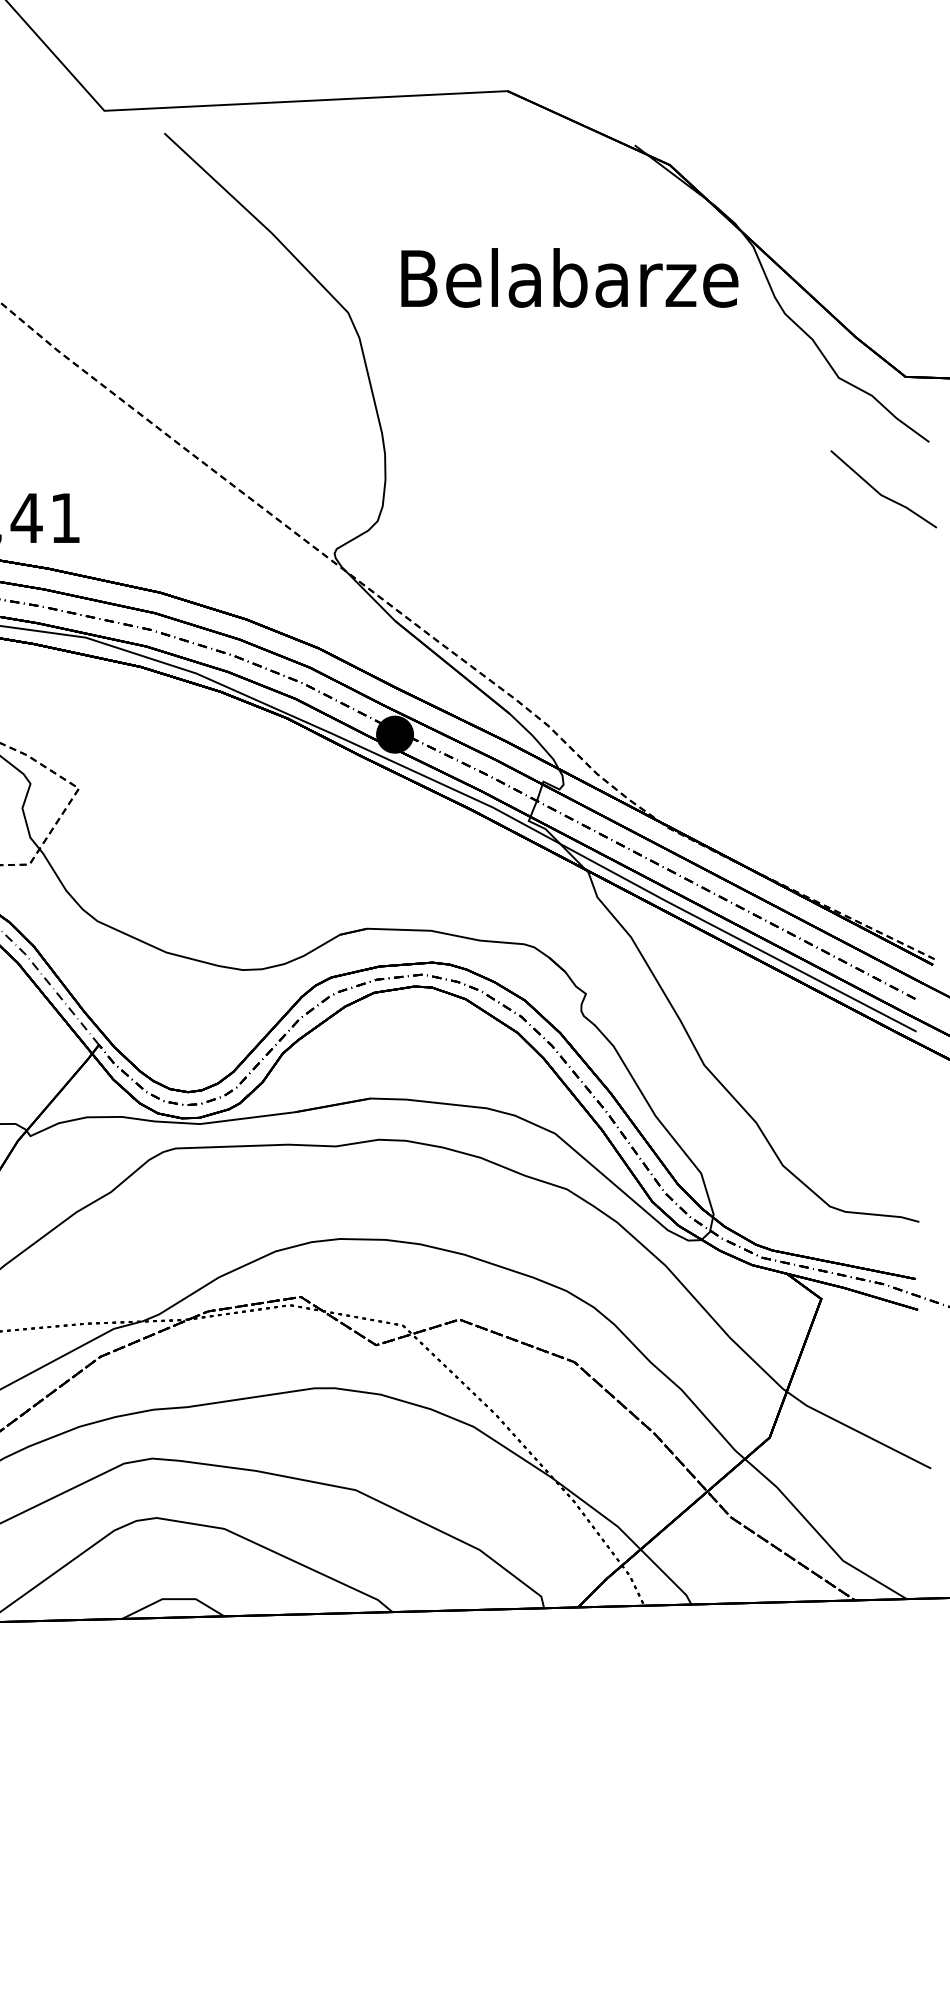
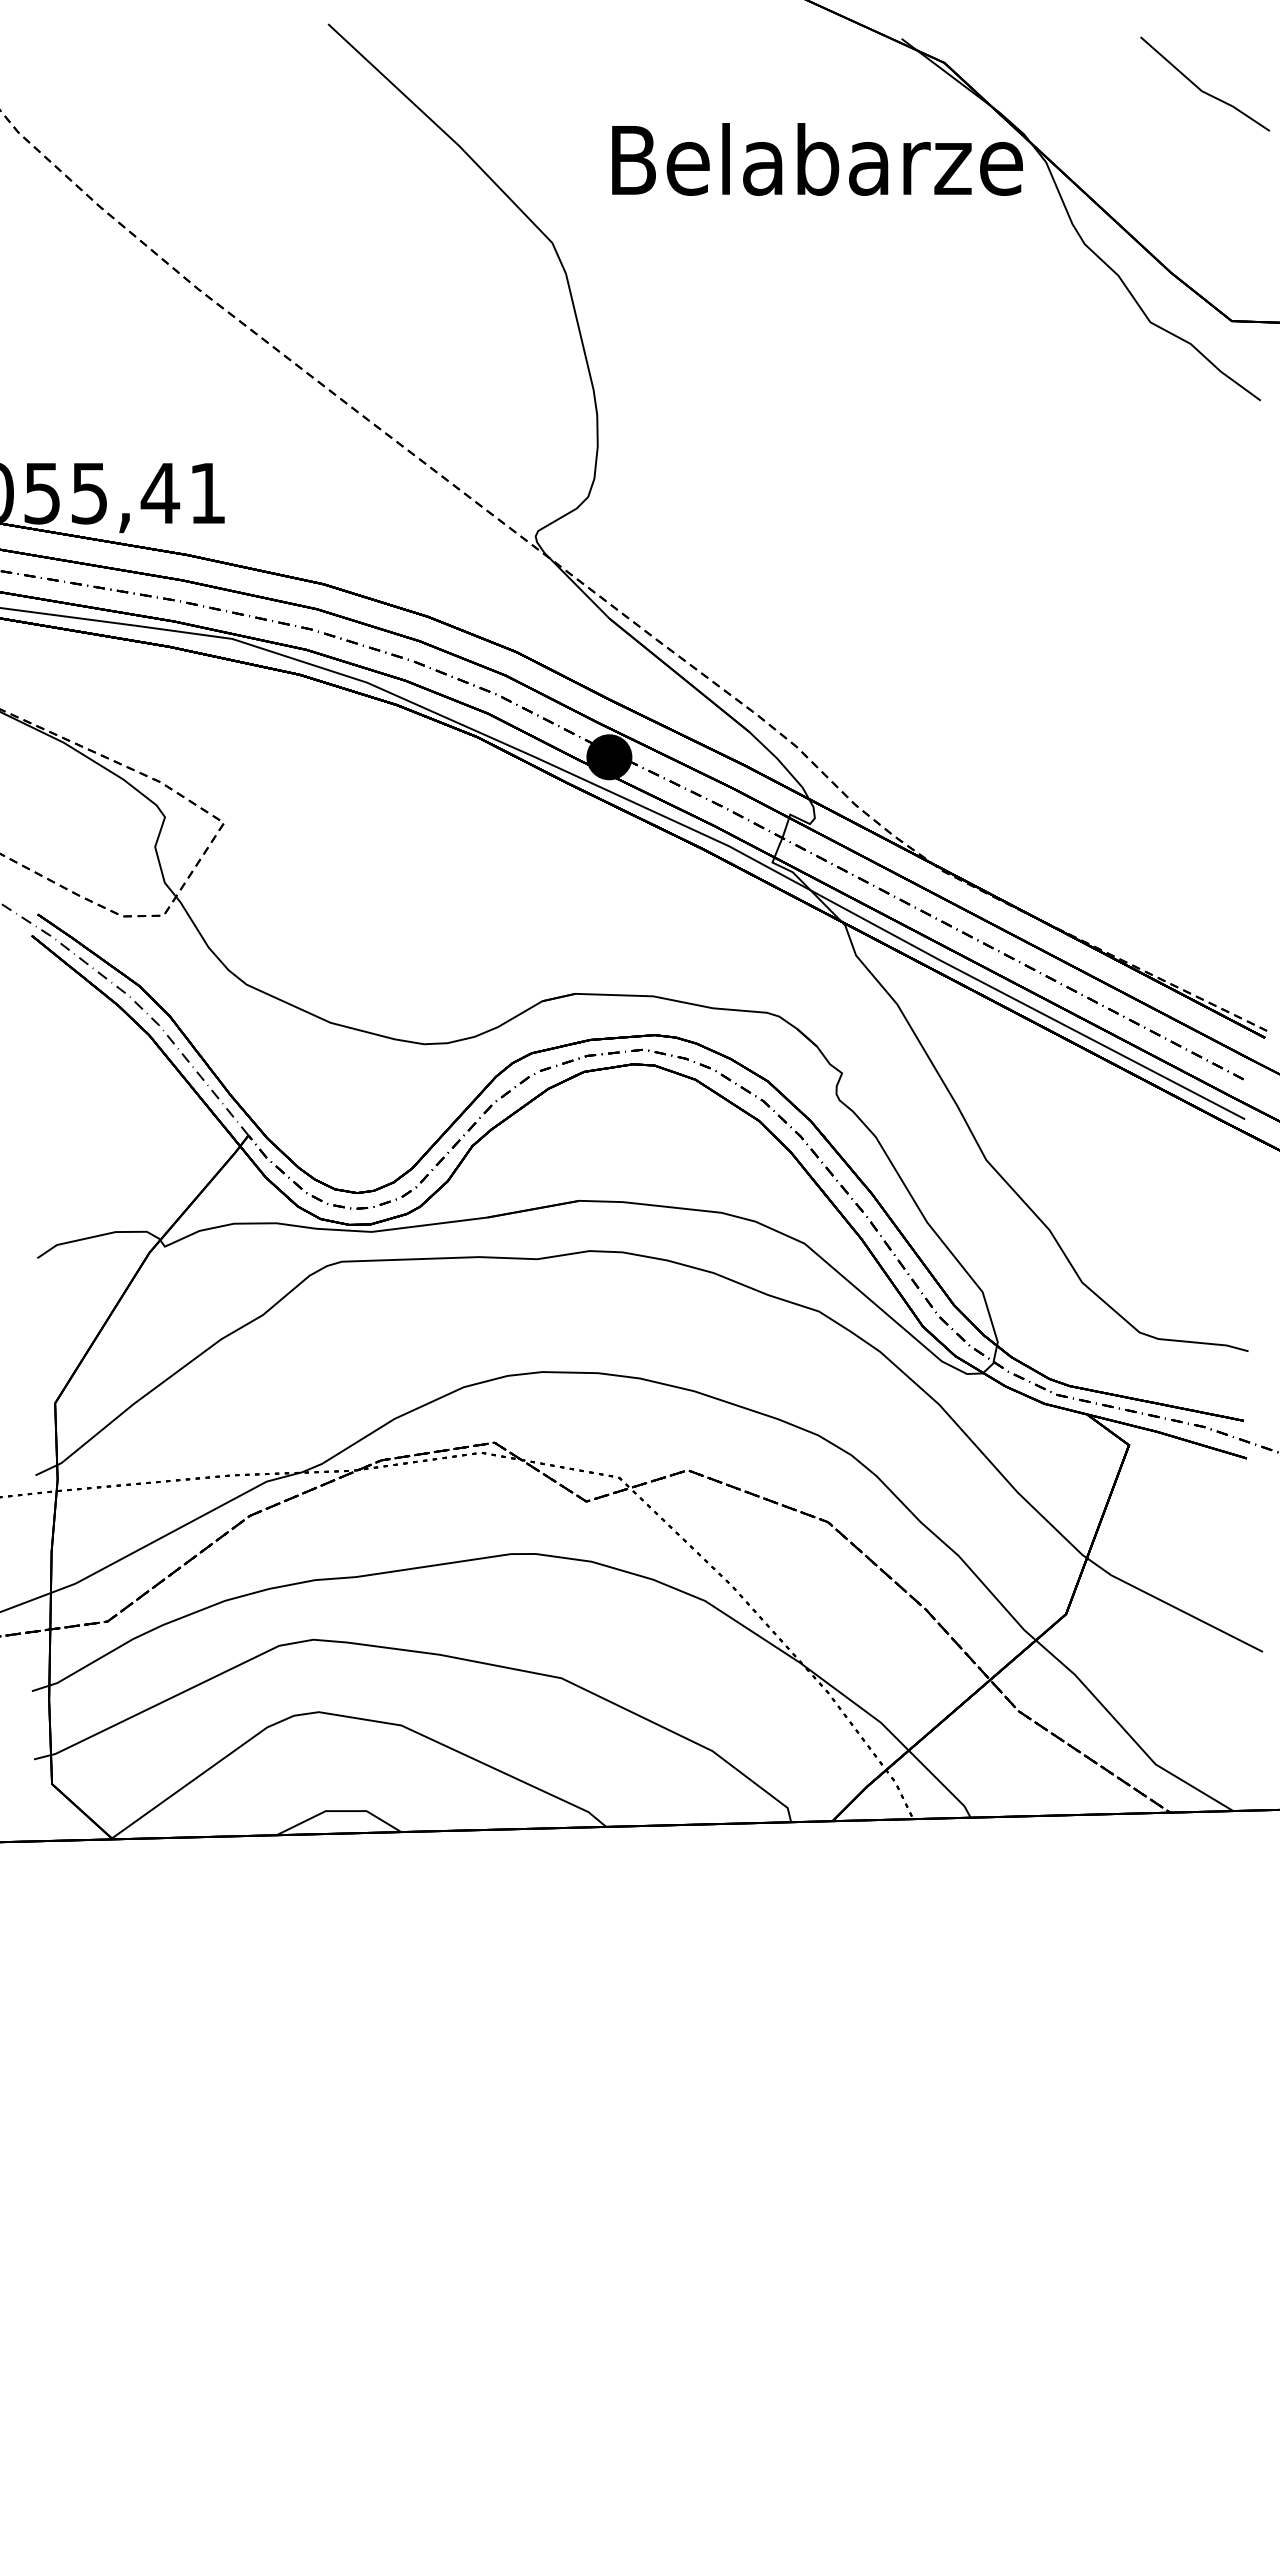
text: (569, 277) -> (817, 159), moved
line: (879, 492) -> (1200, 88), moved

